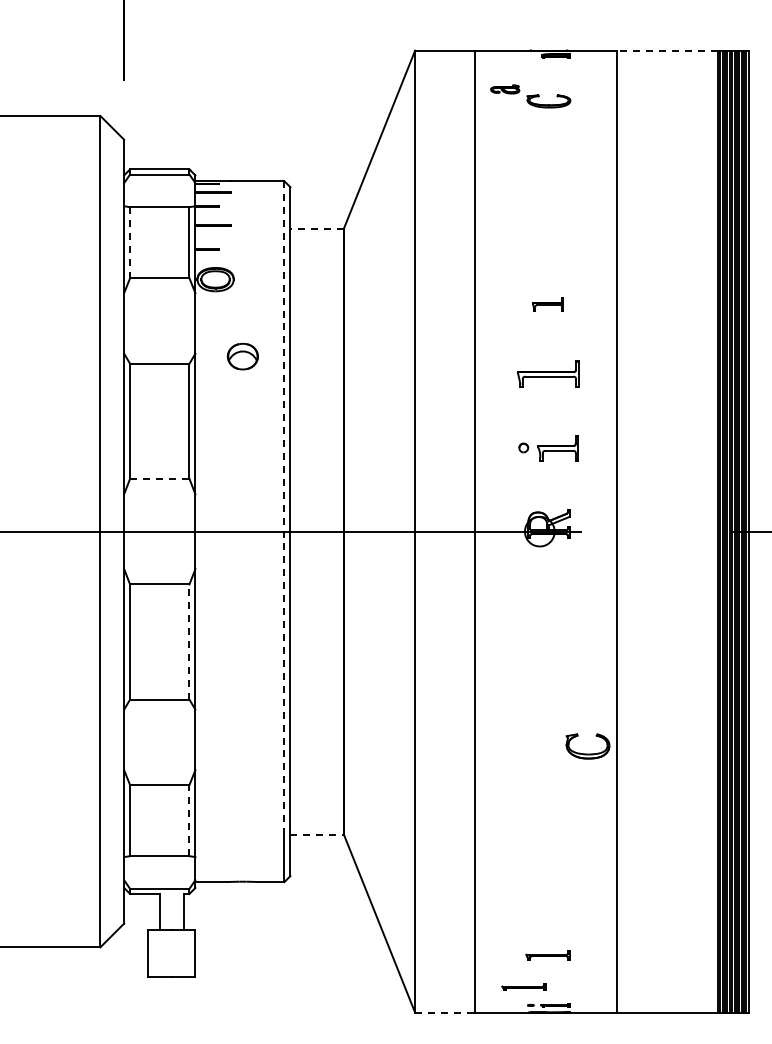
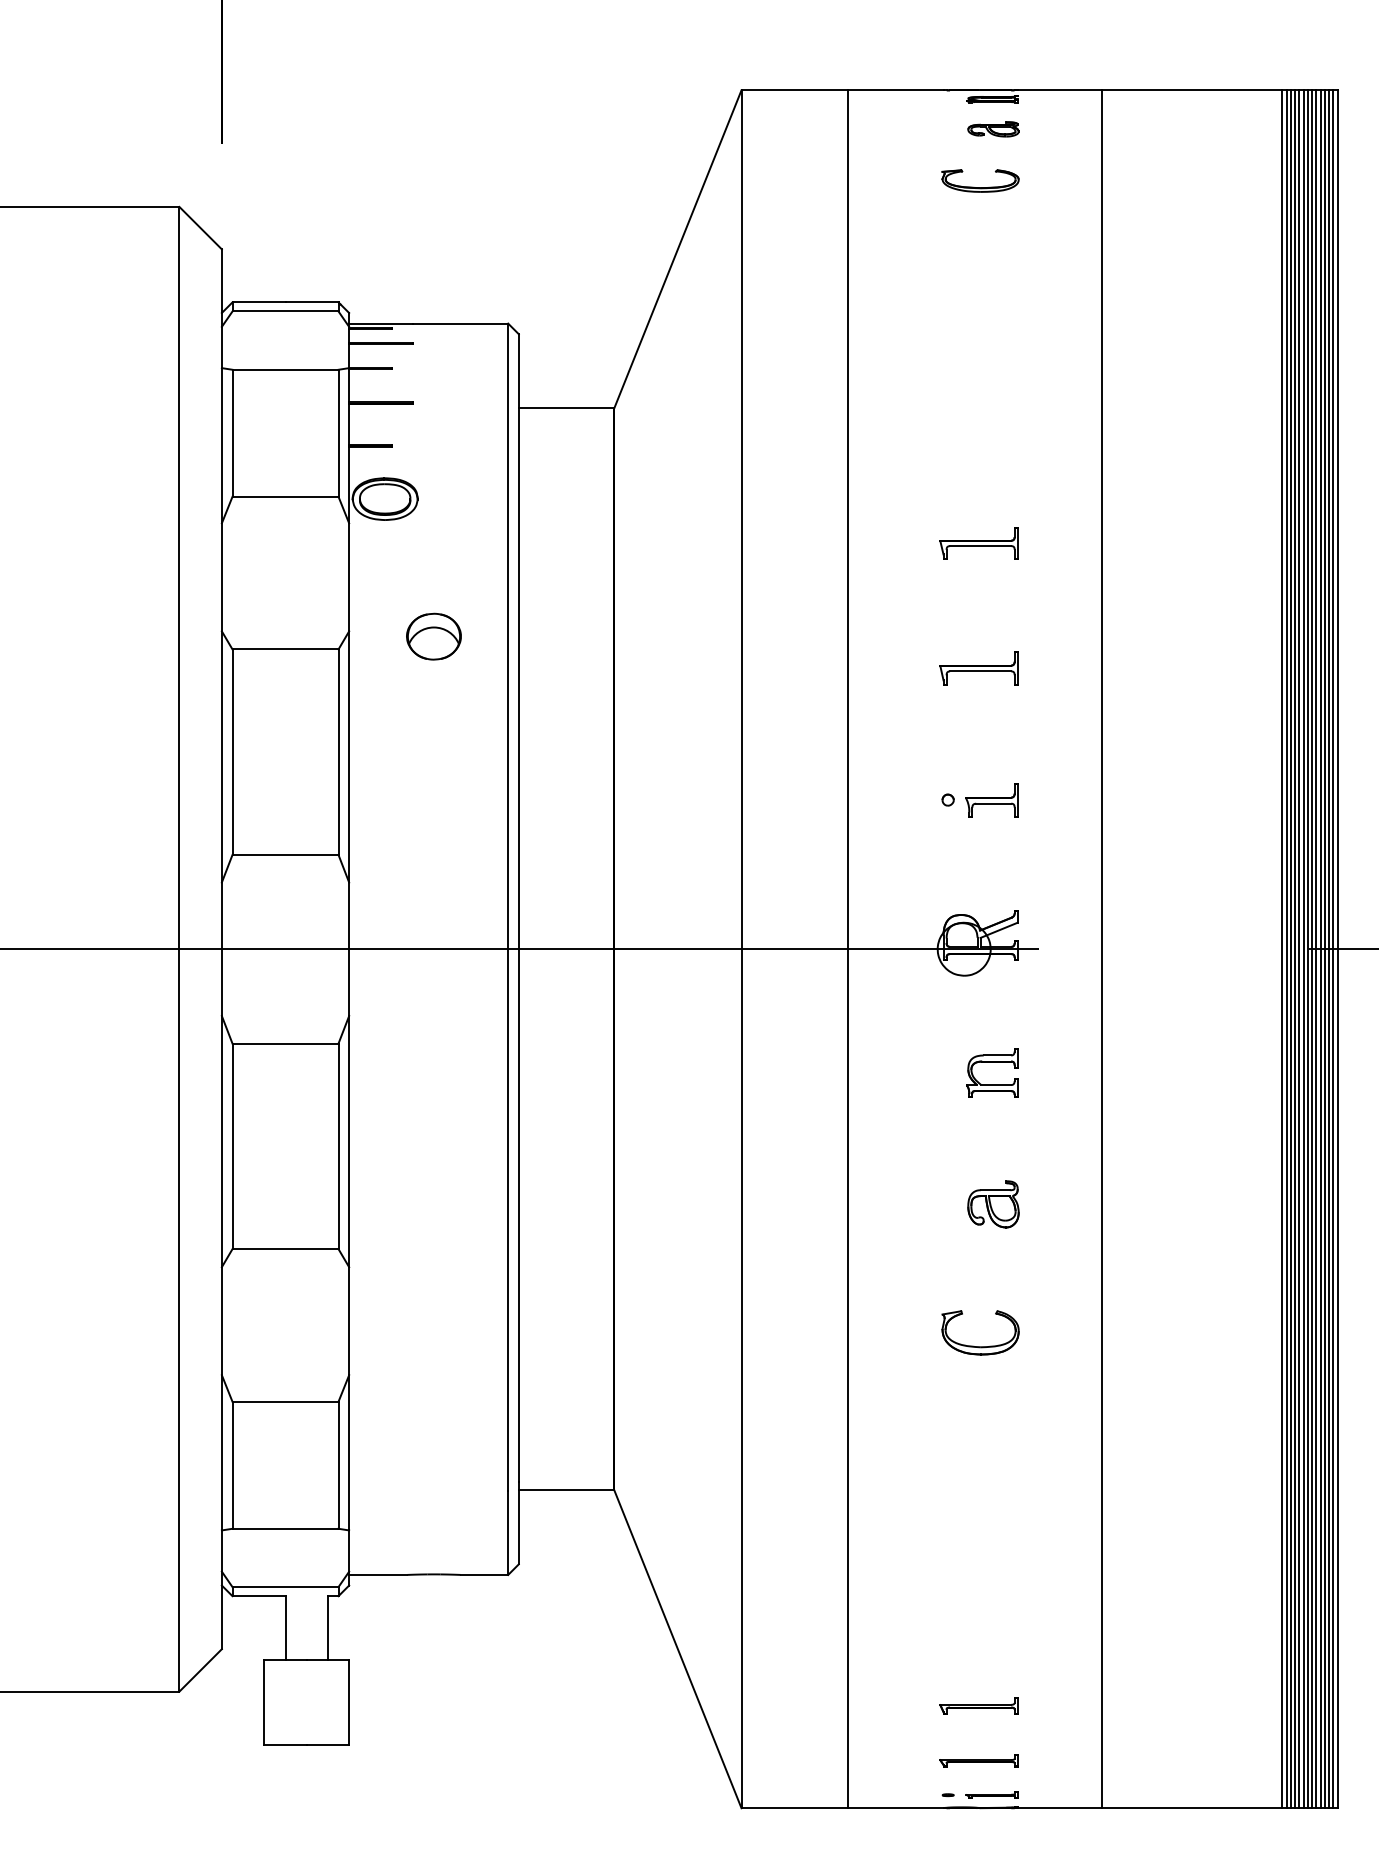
line: (667, 50) -> (1192, 89), dashed -> solid
part: (505, 89) -> (993, 129), moved
line: (317, 228) -> (567, 407), dashed -> solid
line: (130, 242) -> (233, 432), dashed -> solid
part: (547, 304) -> (977, 543), size x1.43
part: (547, 374) -> (977, 668), size x0.71
part: (548, 448) -> (979, 800), size x0.71
line: (159, 478) -> (285, 854), dashed -> solid
line: (284, 508) -> (508, 907), dashed -> solid
part: (555, 601) -> (992, 1073), added
line: (189, 642) -> (338, 1147), dashed -> solid
part: (556, 674) -> (993, 1204), added
part: (587, 753) -> (979, 1345), moved
line: (189, 820) -> (338, 1465), dashed -> solid
line: (317, 834) -> (567, 1490), dashed -> solid
part: (523, 986) -> (977, 1759), moved
line: (444, 1012) -> (793, 1807), dashed -> solid

